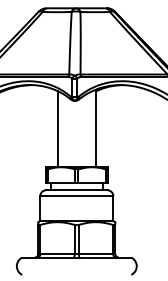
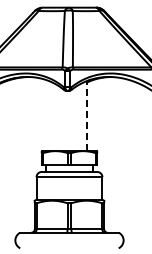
line: (57, 128) -> (52, 116), removed
line: (95, 128) -> (86, 116), solid -> dashed

